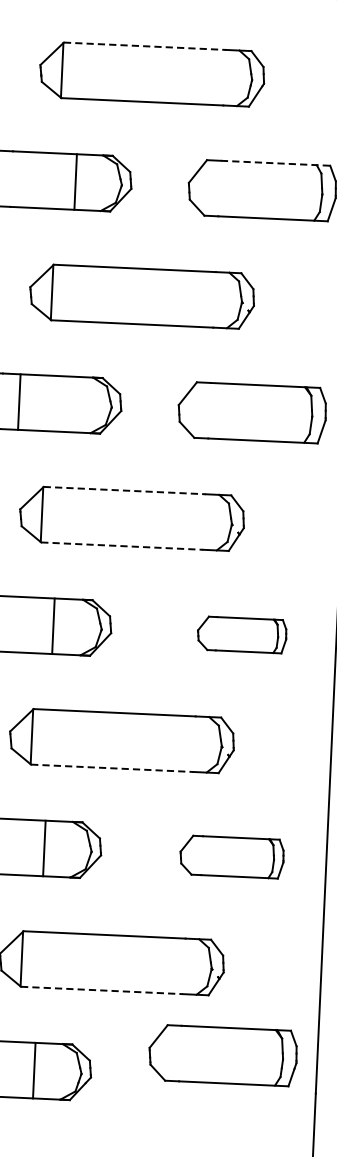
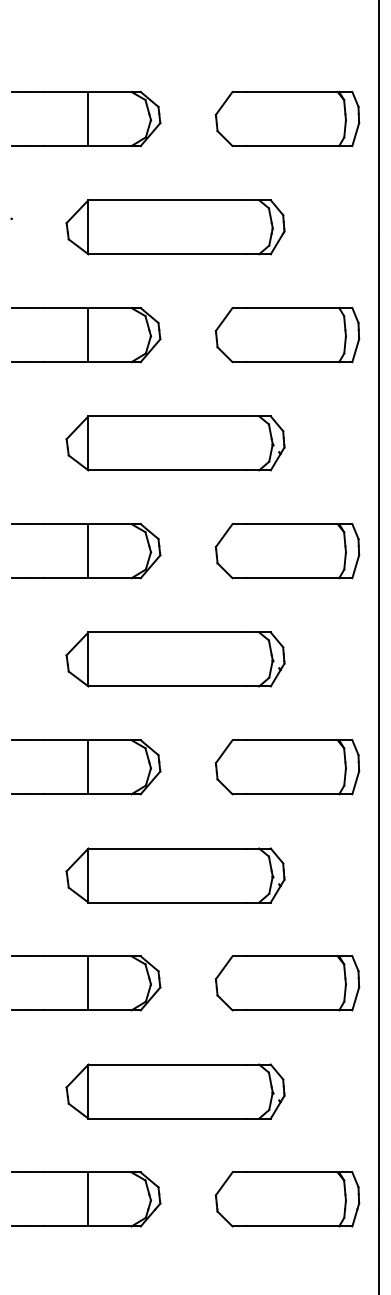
line: (145, 46) -> (167, 200), dashed -> solid
line: (275, 163) -> (299, 308), dashed -> solid
line: (75, 182) -> (87, 335), moved
line: (18, 402) -> (87, 551), moved
line: (125, 490) -> (167, 632), dashed -> solid
line: (122, 546) -> (167, 686), dashed -> solid
line: (52, 626) -> (87, 767), moved
part: (242, 635) -> (287, 767), size x1.67
line: (112, 768) -> (167, 902), dashed -> solid
line: (43, 848) -> (87, 983), moved
part: (232, 857) -> (287, 983), size x1.43
line: (102, 990) -> (167, 1118), dashed -> solid
part: (223, 1055) -> (287, 1199), moved
line: (33, 1070) -> (87, 1199), moved

